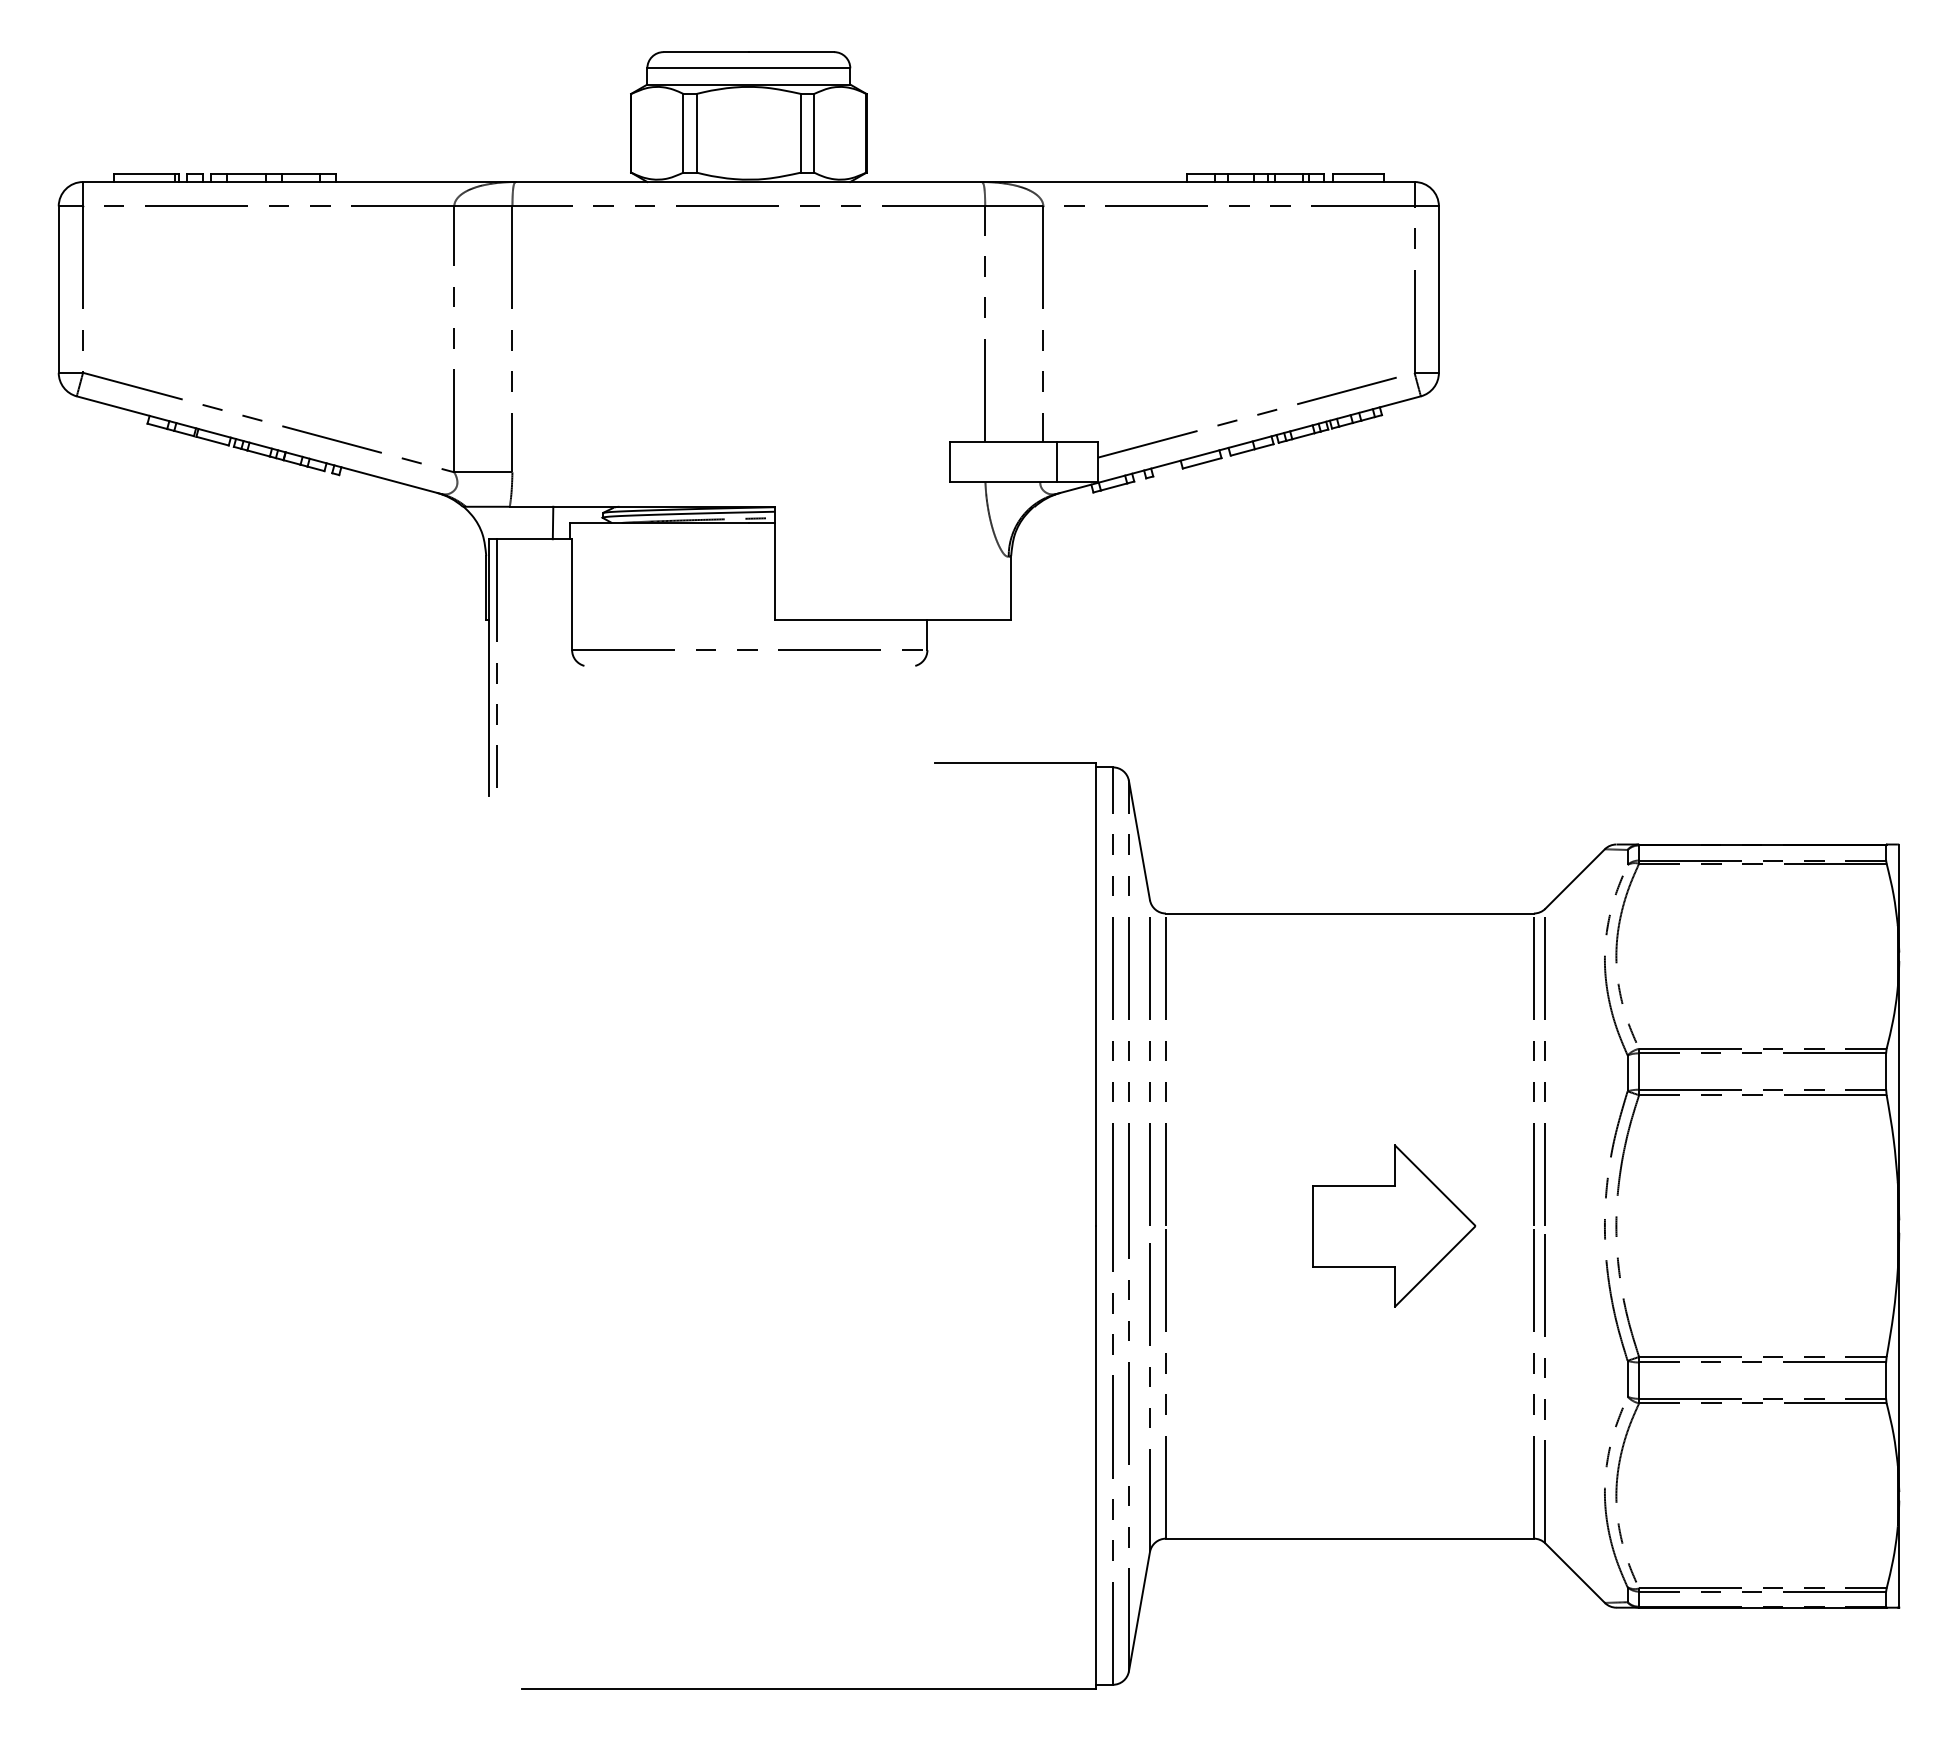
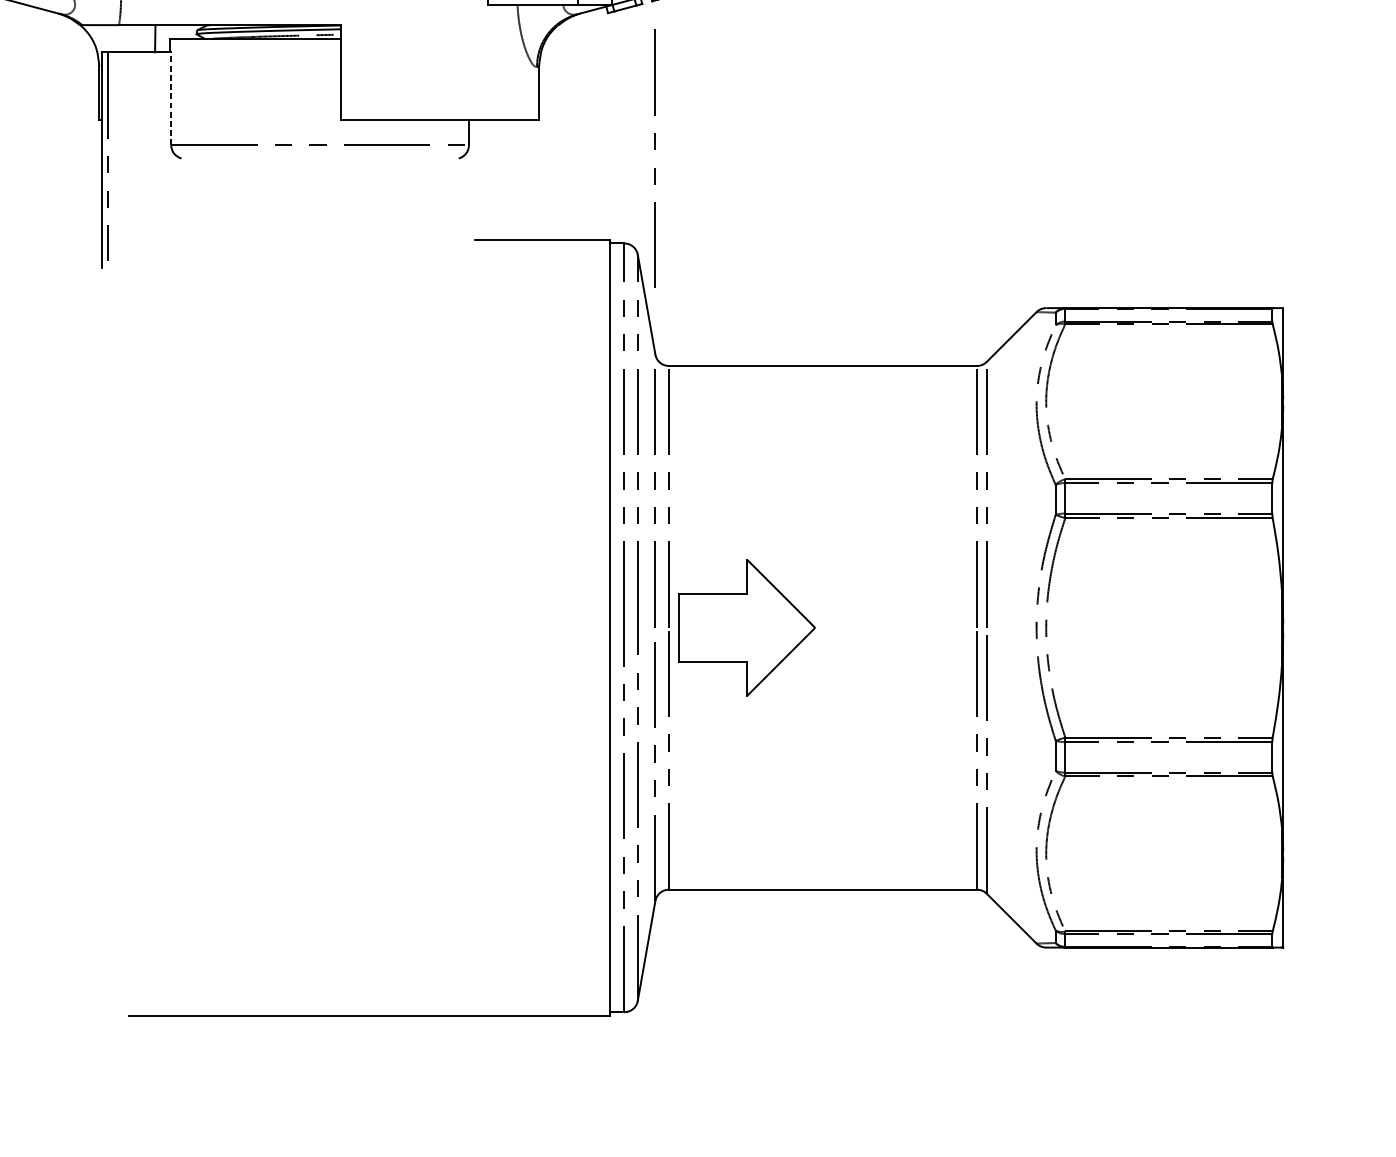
line: (572, 594) -> (171, 98), solid -> dashed
line: (1149, 655) -> (655, 149), added
part: (1394, 1225) -> (747, 627), moved

